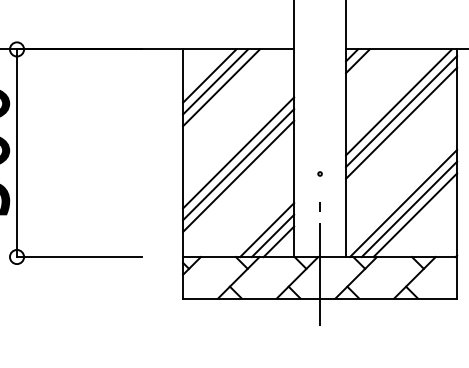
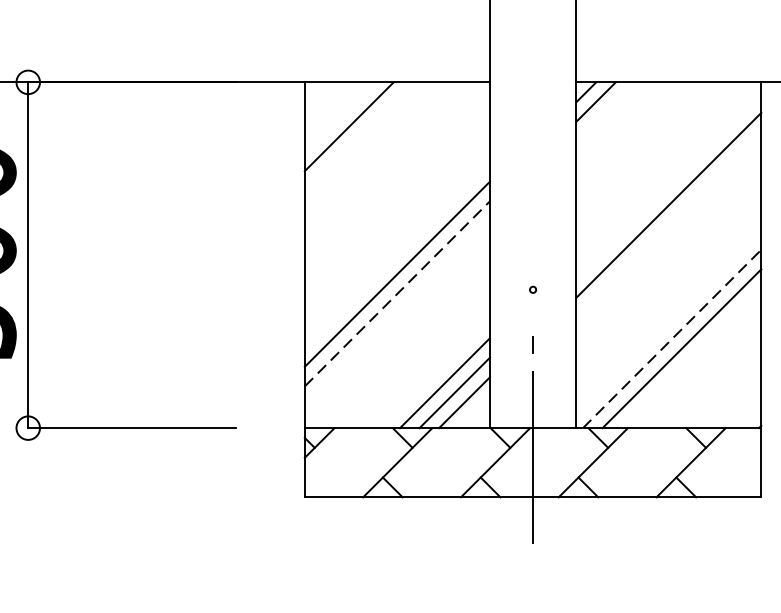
line: (215, 81) -> (358, 135), removed
line: (221, 87) -> (368, 145), removed
line: (398, 102) -> (663, 170), removed
line: (401, 111) -> (668, 185), removed
line: (238, 152) -> (397, 254), removed
line: (238, 176) -> (397, 294), solid -> dashed
line: (403, 203) -> (672, 338), solid -> dashed
line: (415, 215) -> (692, 358), removed

